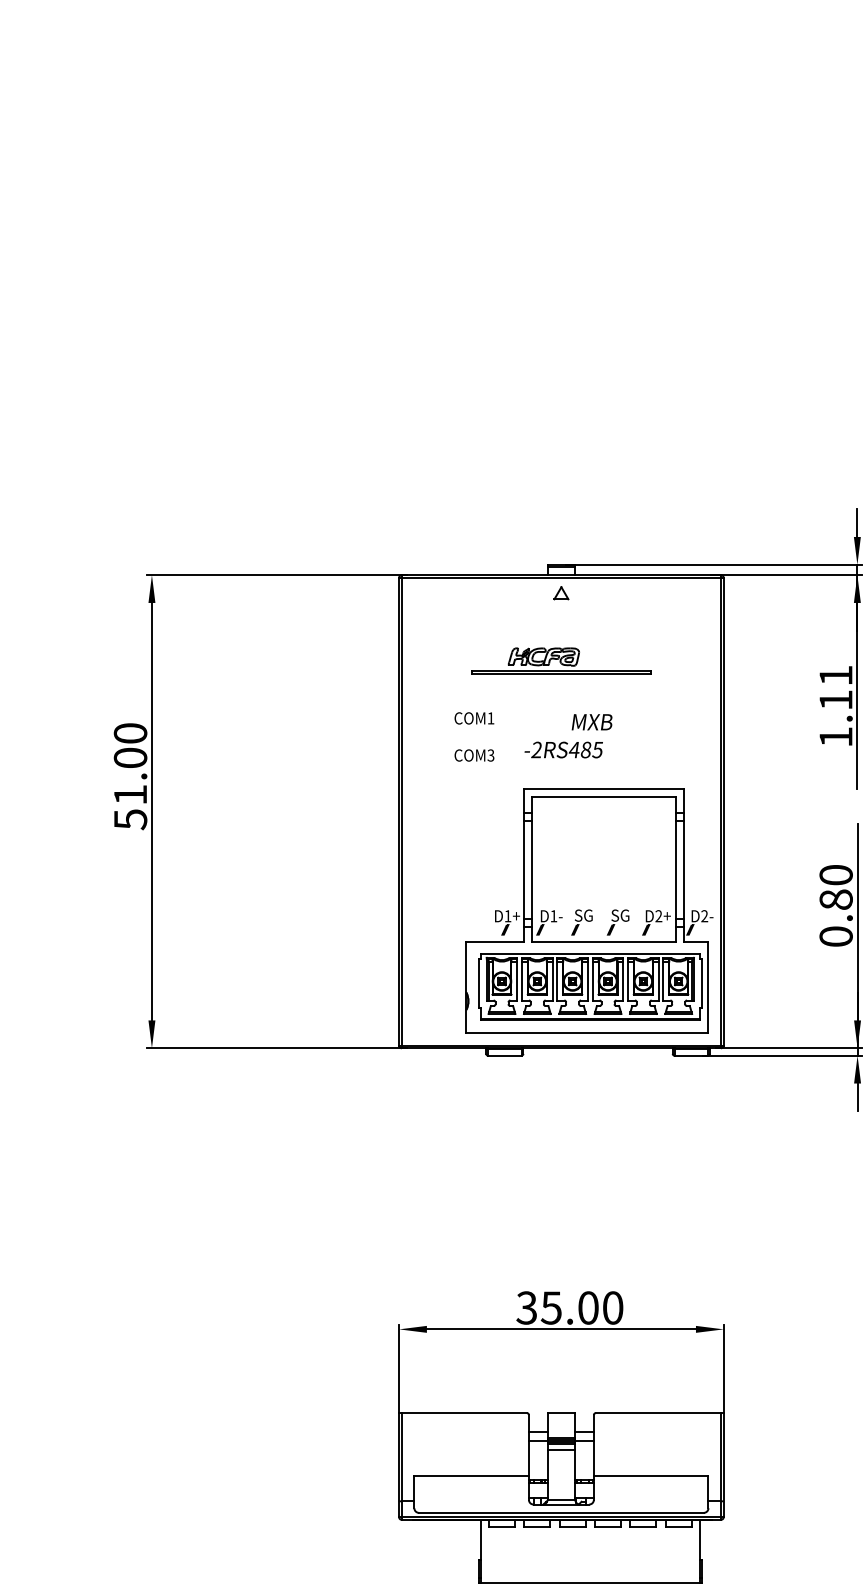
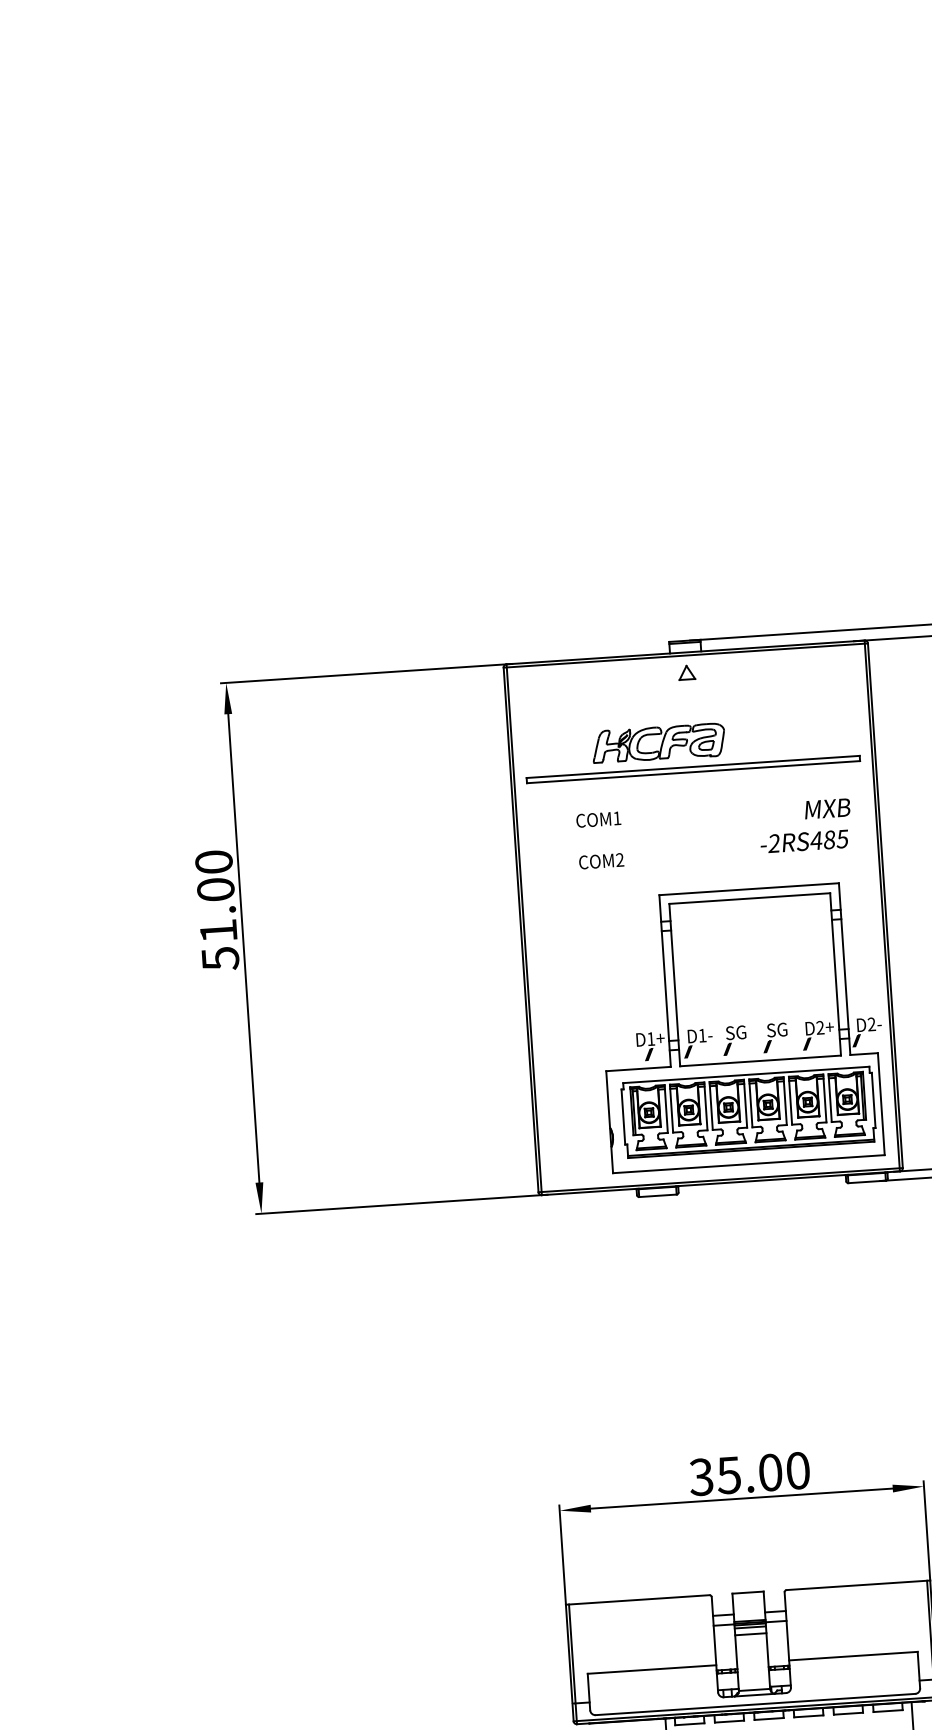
part: (561, 660) -> (692, 748), size x1.67
text: (591, 722) -> (826, 809), moved
text: (563, 749) -> (804, 841), moved
text: (490, 755) -> (619, 860), COM3 -> COM2

